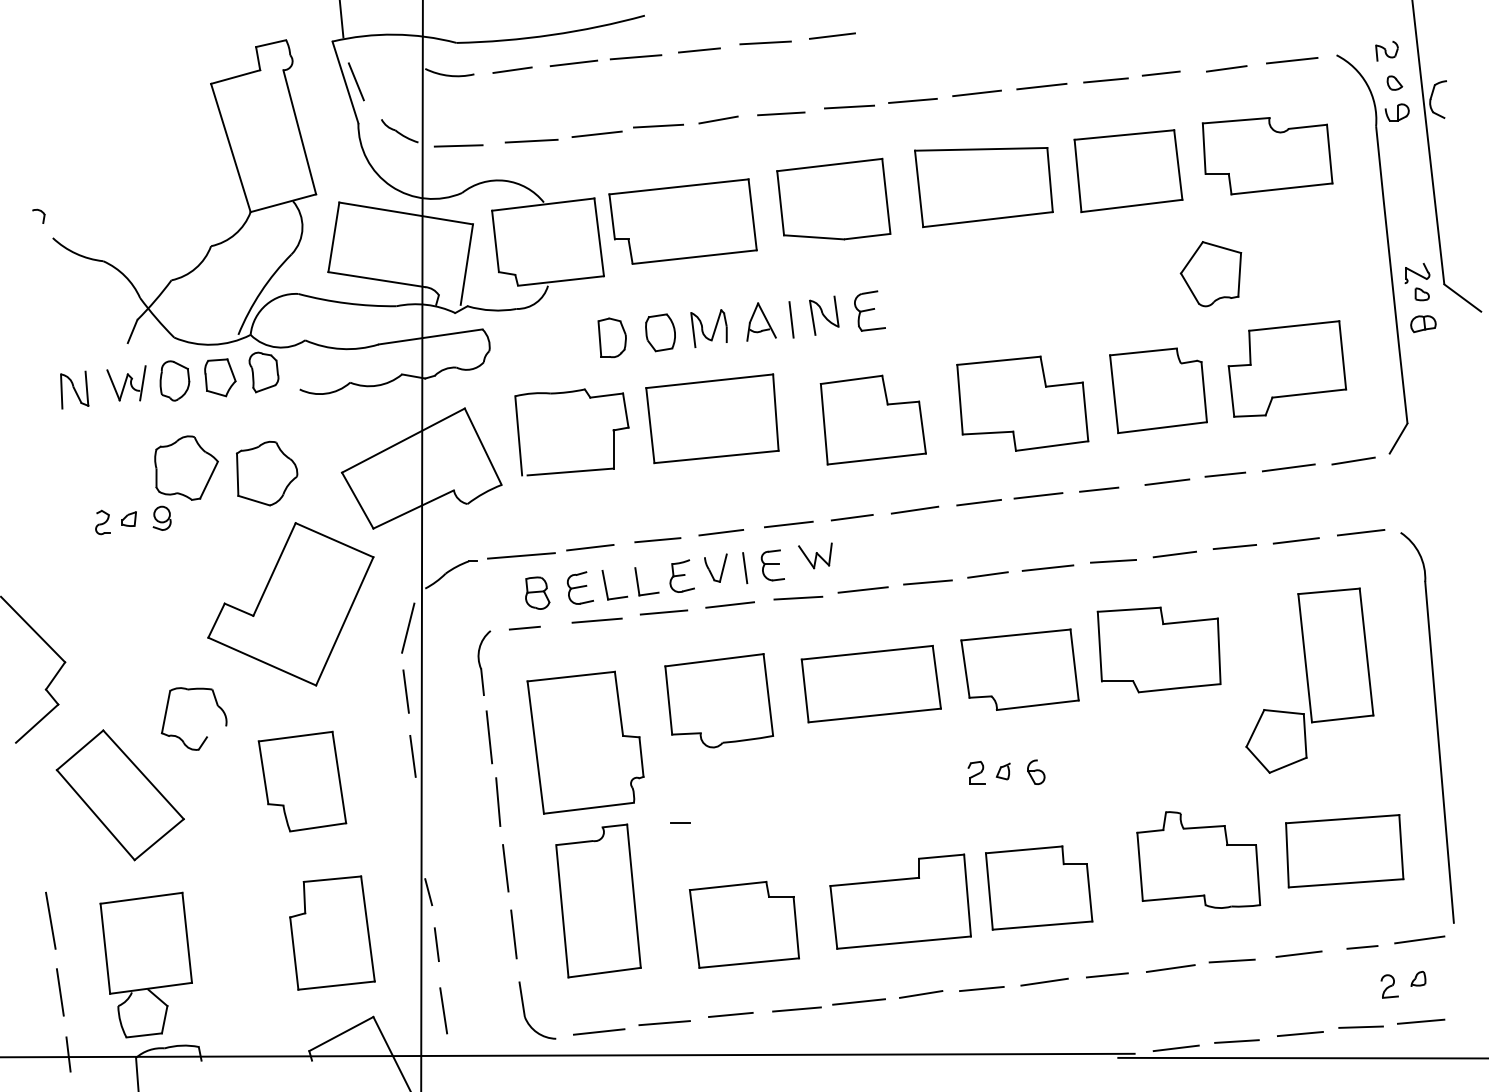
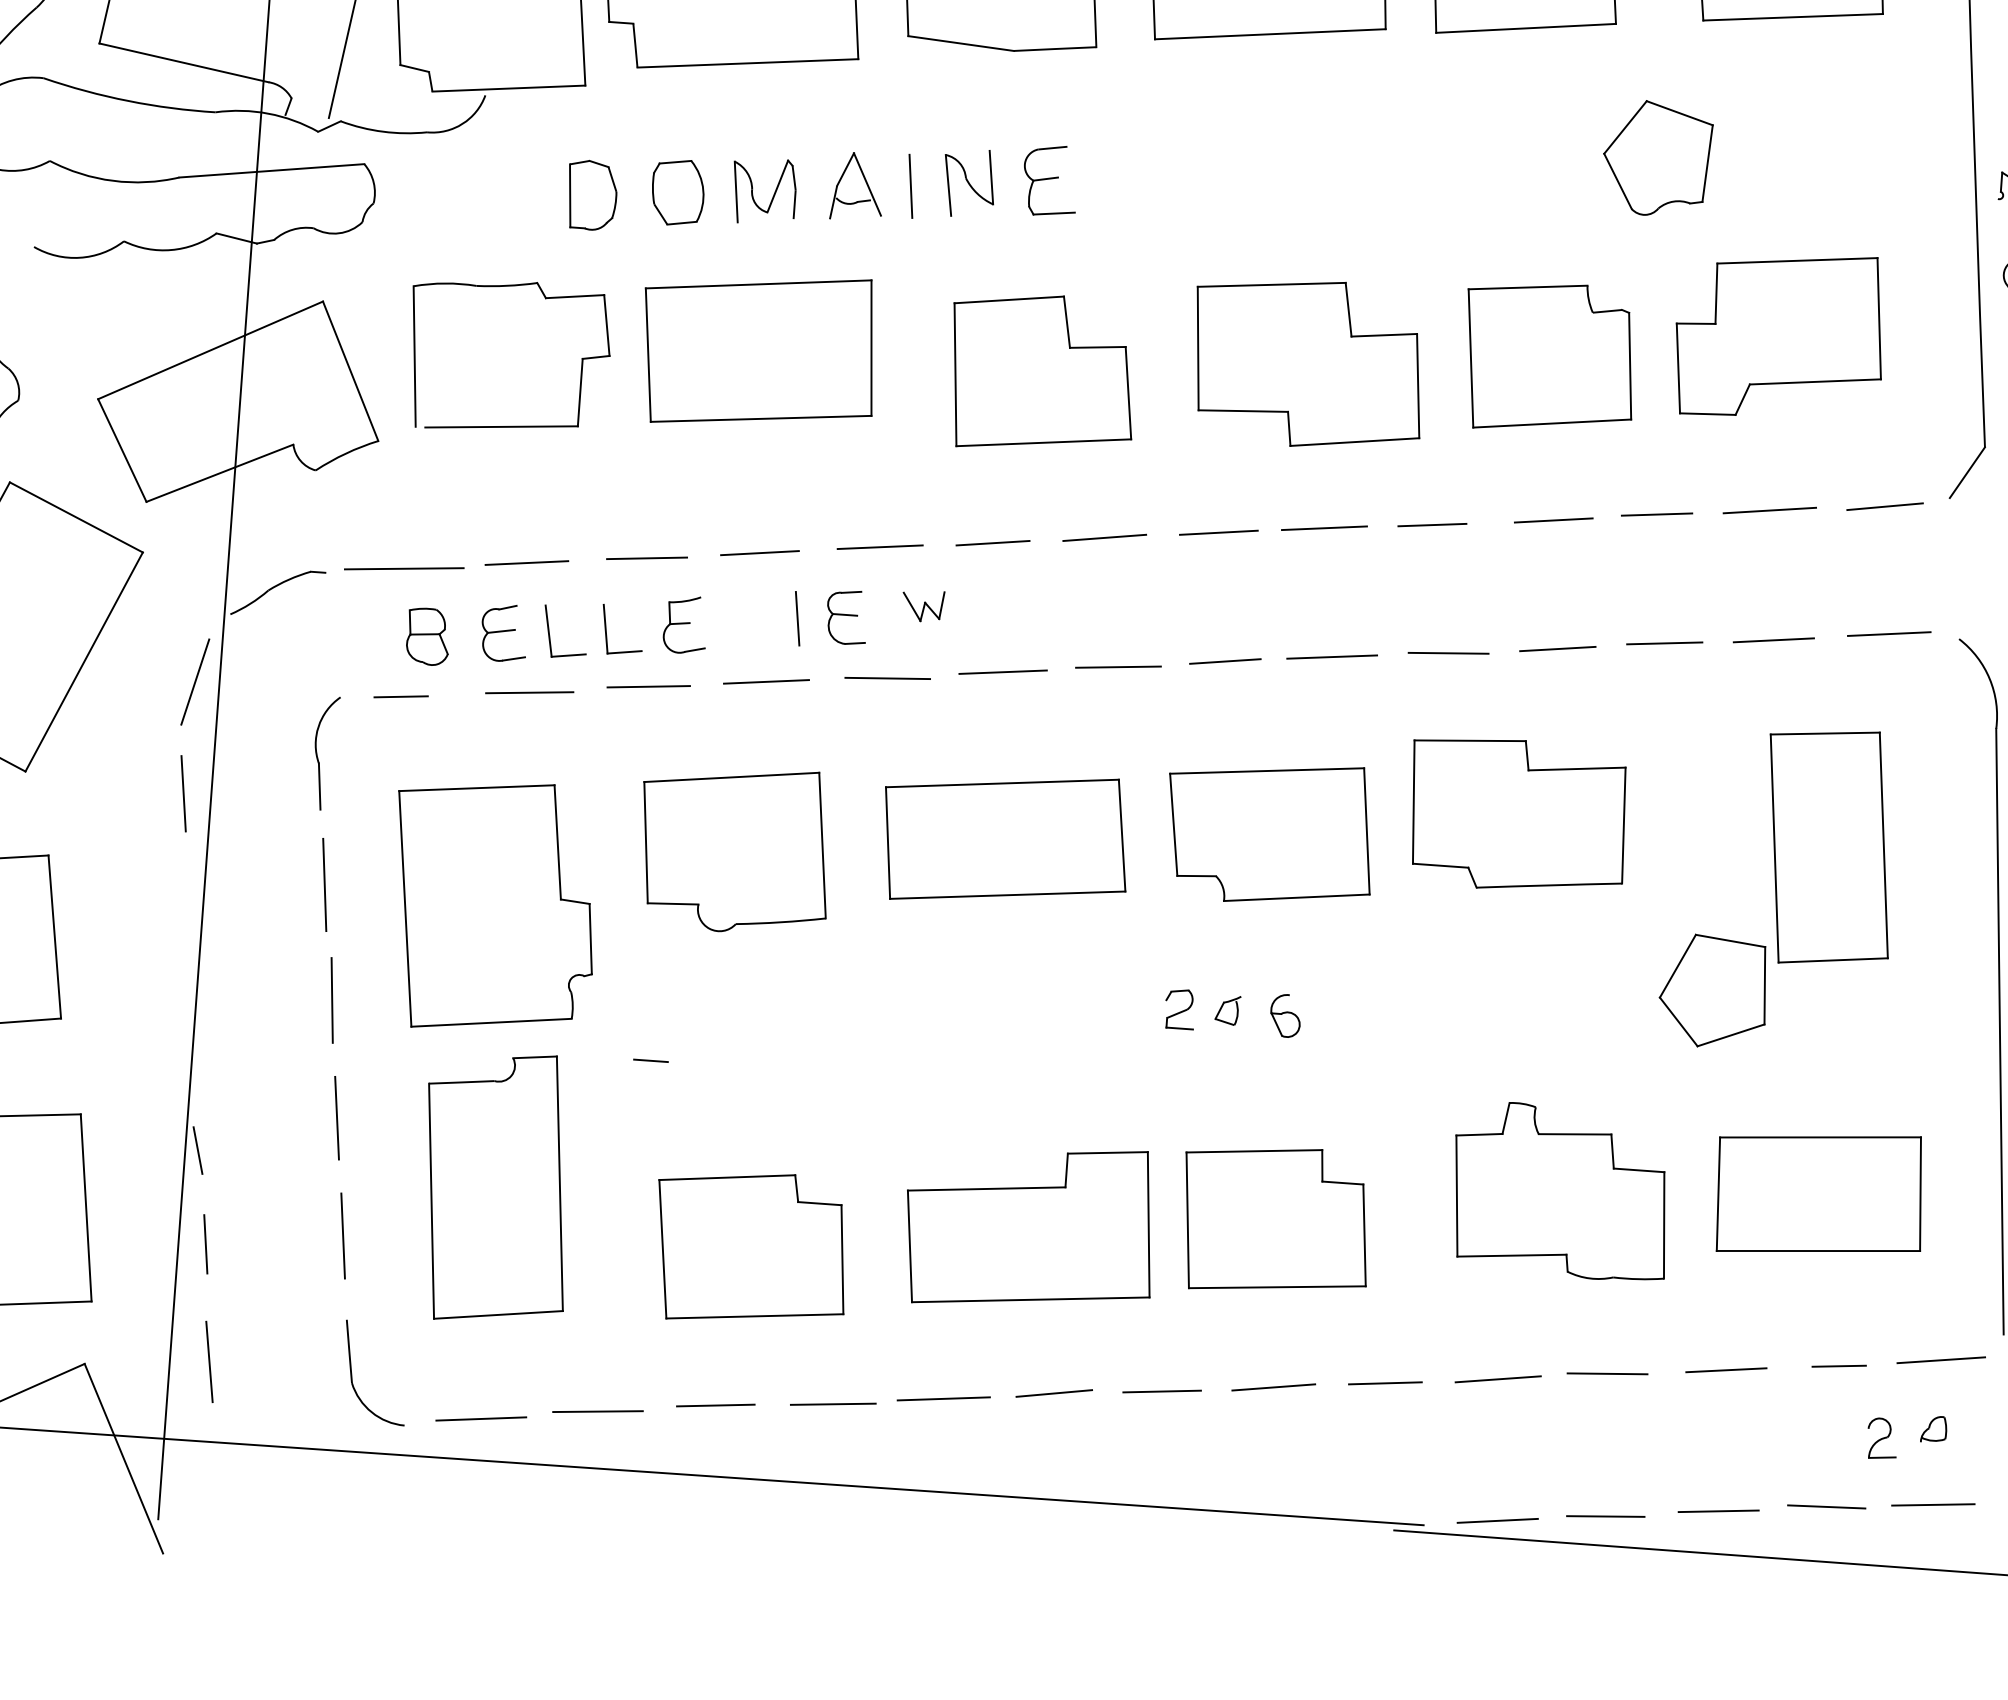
part: (815, 555) -> (923, 605), size x0.7
part: (715, 567) -> (745, 613), removed
line: (412, 755) -> (186, 907), removed

